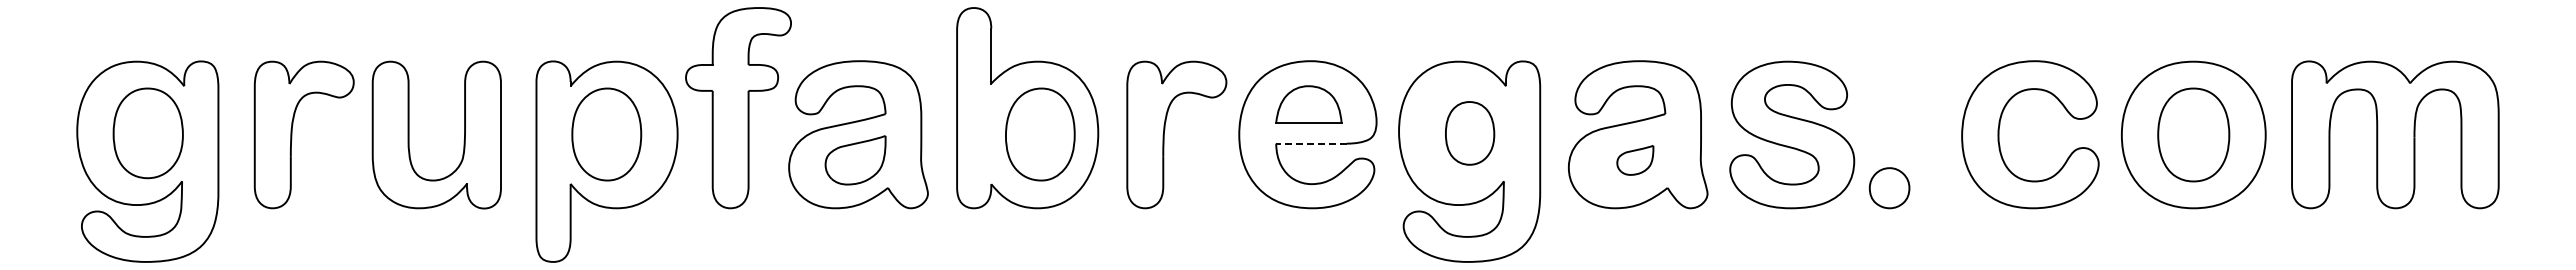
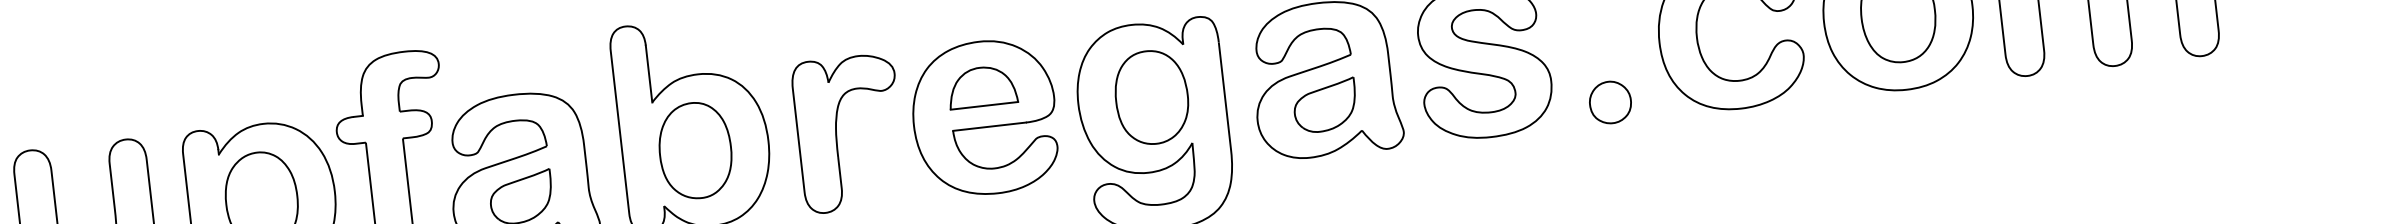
part: (1469, 133) -> (1151, 97), size x1.43
part: (1040, 134) -> (695, 150), moved
line: (1311, 143) -> (989, 126), dashed -> solid
part: (1635, 160) -> (1325, 106), size x1.67
part: (1889, 188) -> (1610, 102), moved

